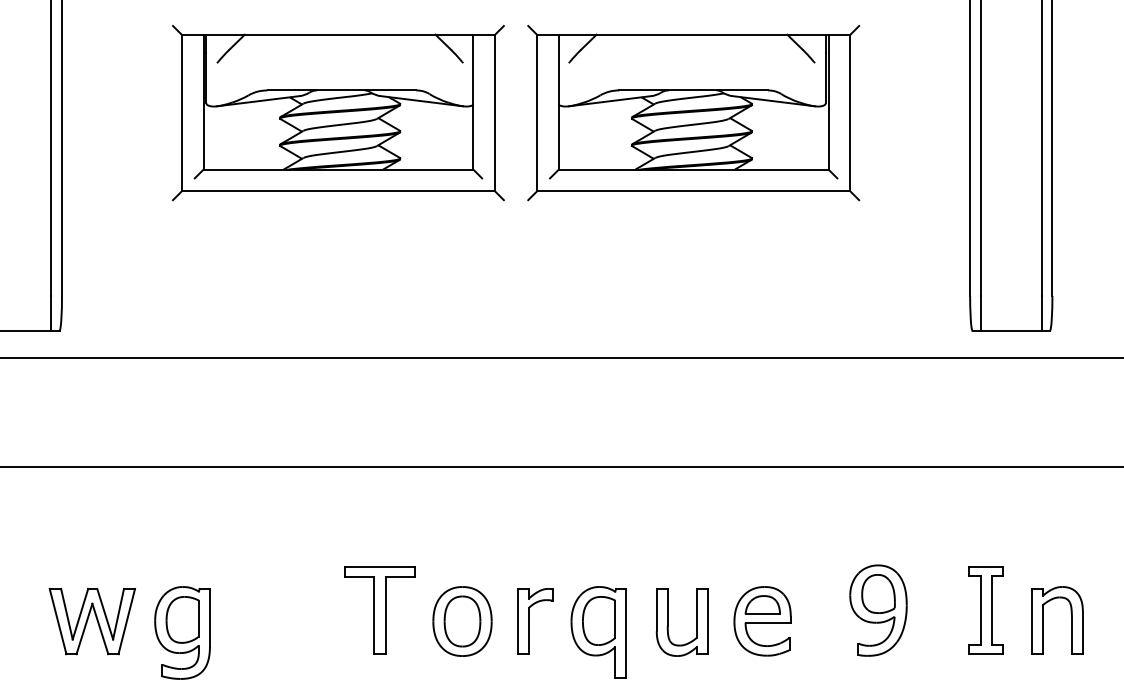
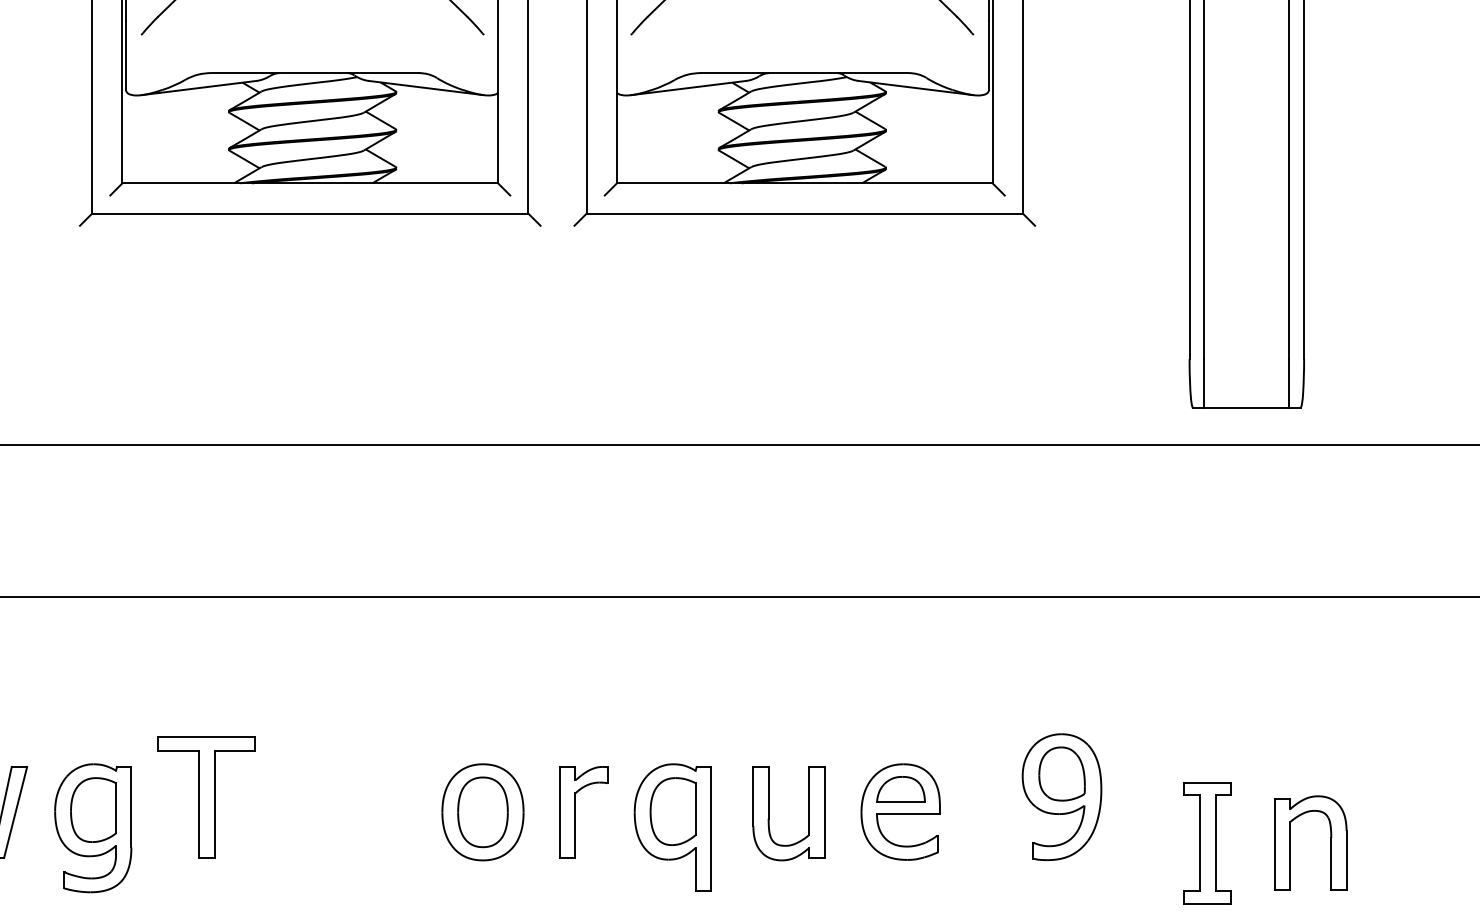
part: (379, 610) -> (205, 797), moved
part: (985, 610) -> (1206, 842), moved
part: (1043, 620) -> (1291, 842), moved

